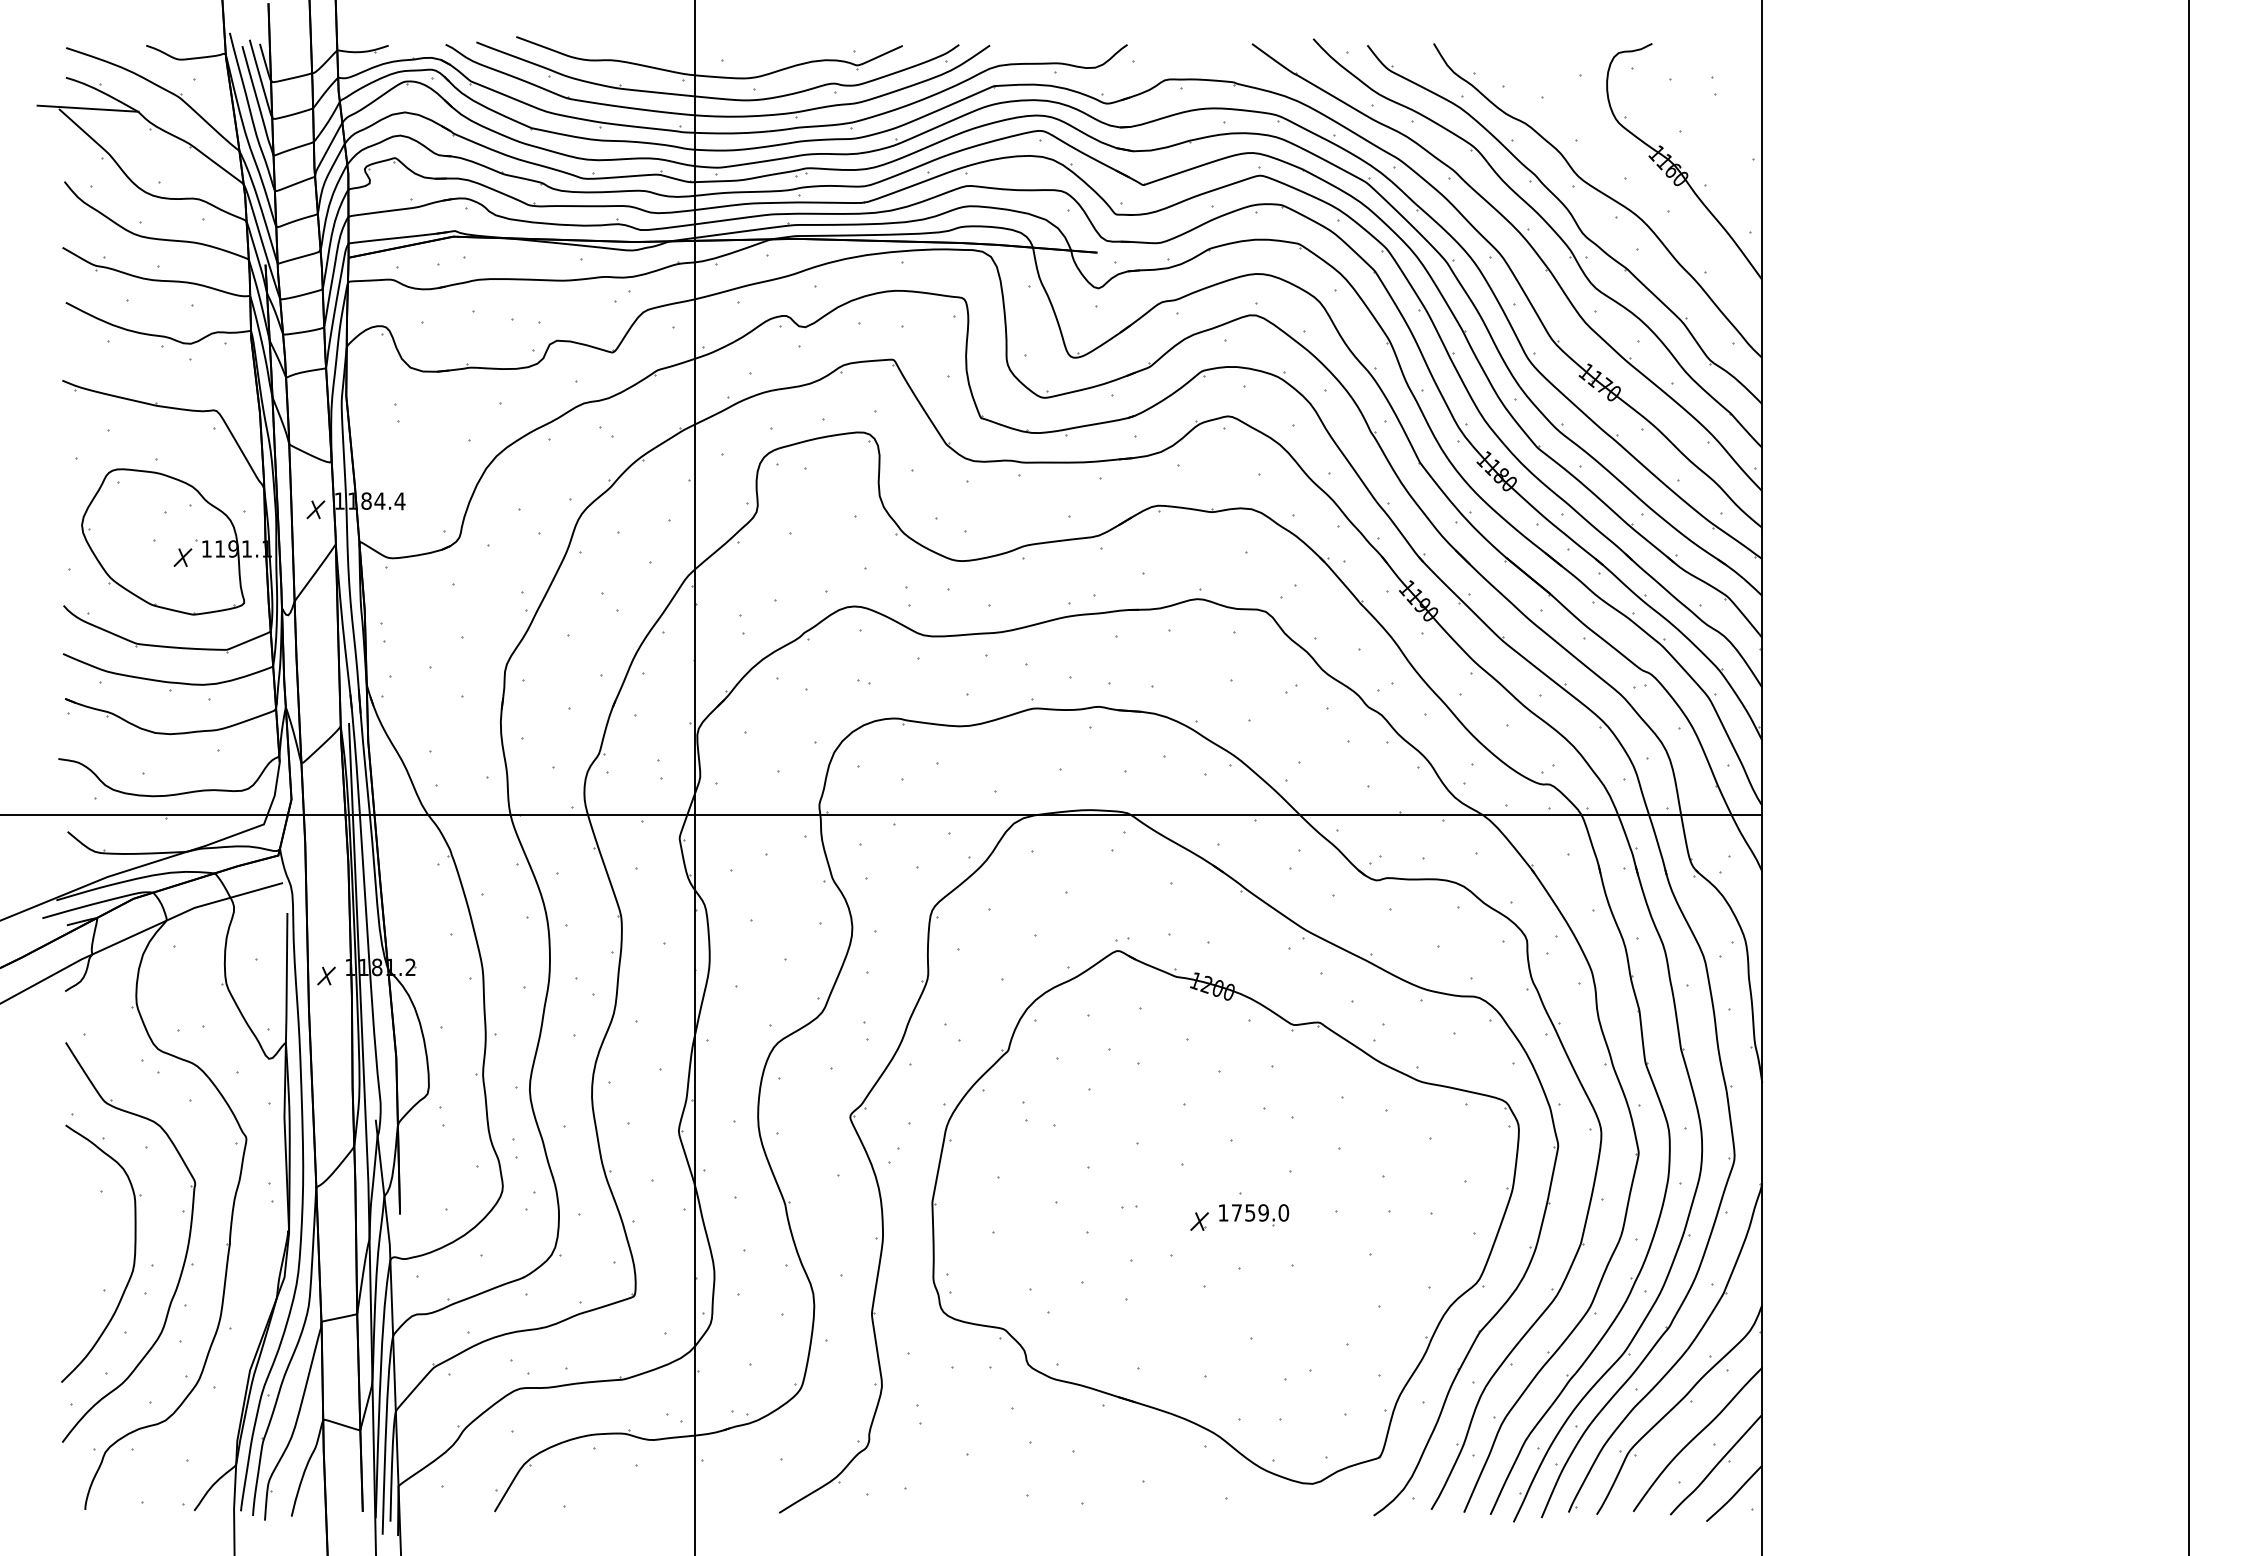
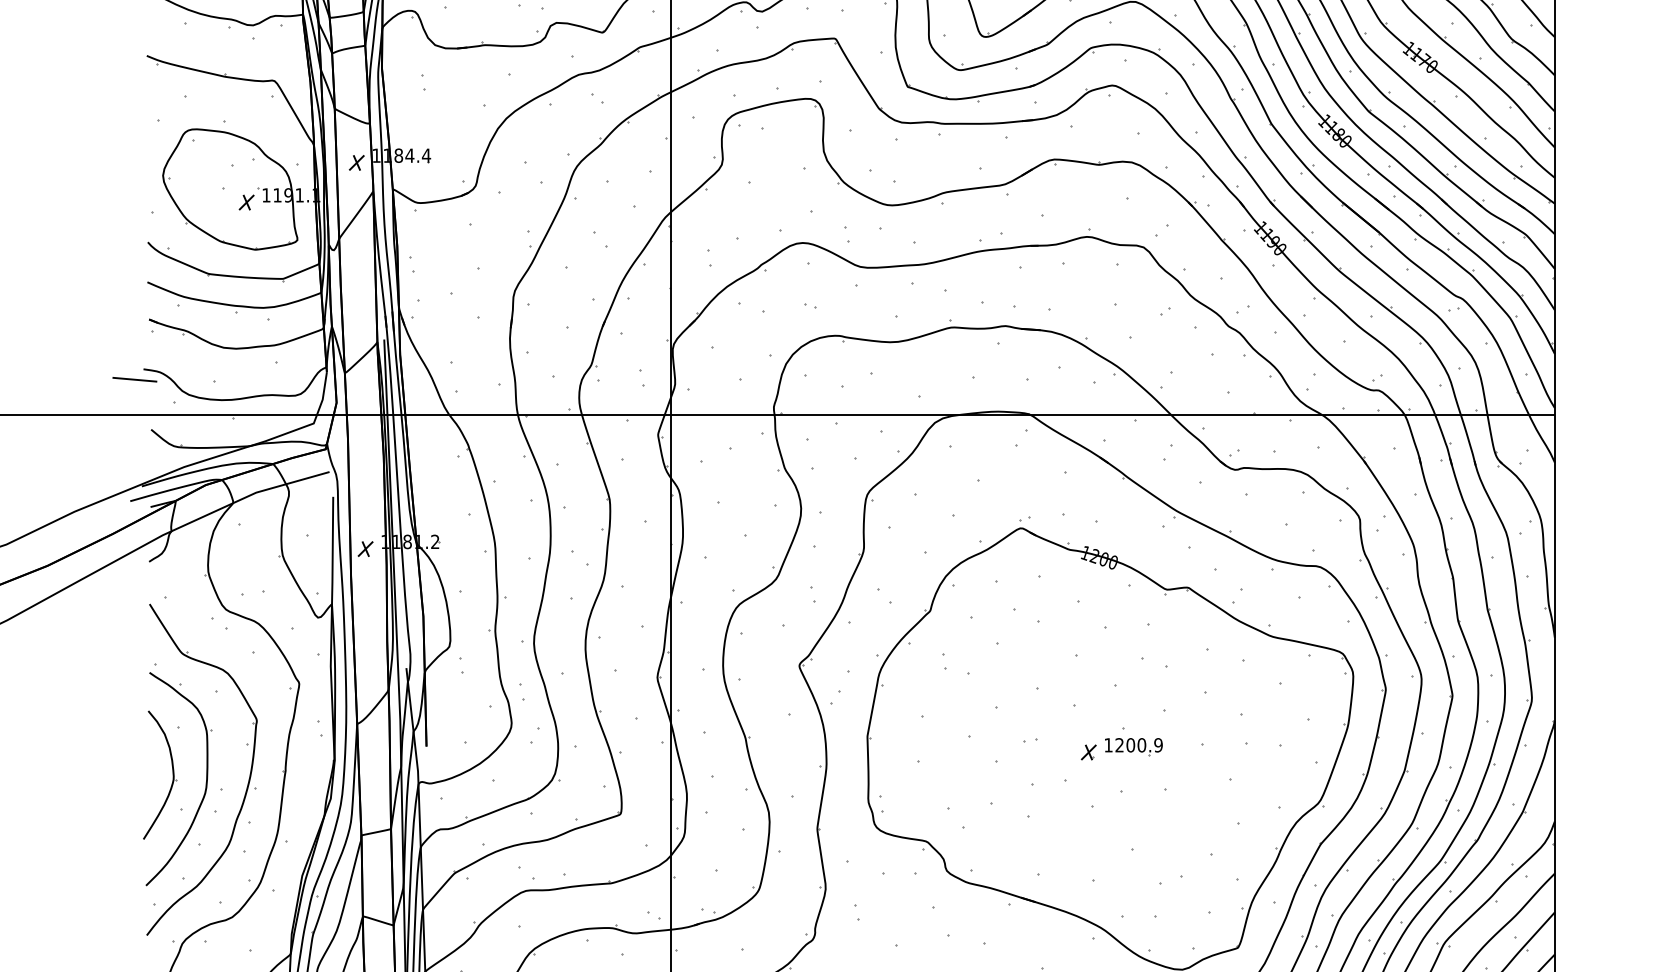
line: (47, 771) -> (134, 379), added
text: (1260, 1212) -> (1139, 744), 1759.0 -> 1200.9
part: (93, 1248) -> (172, 774), added

